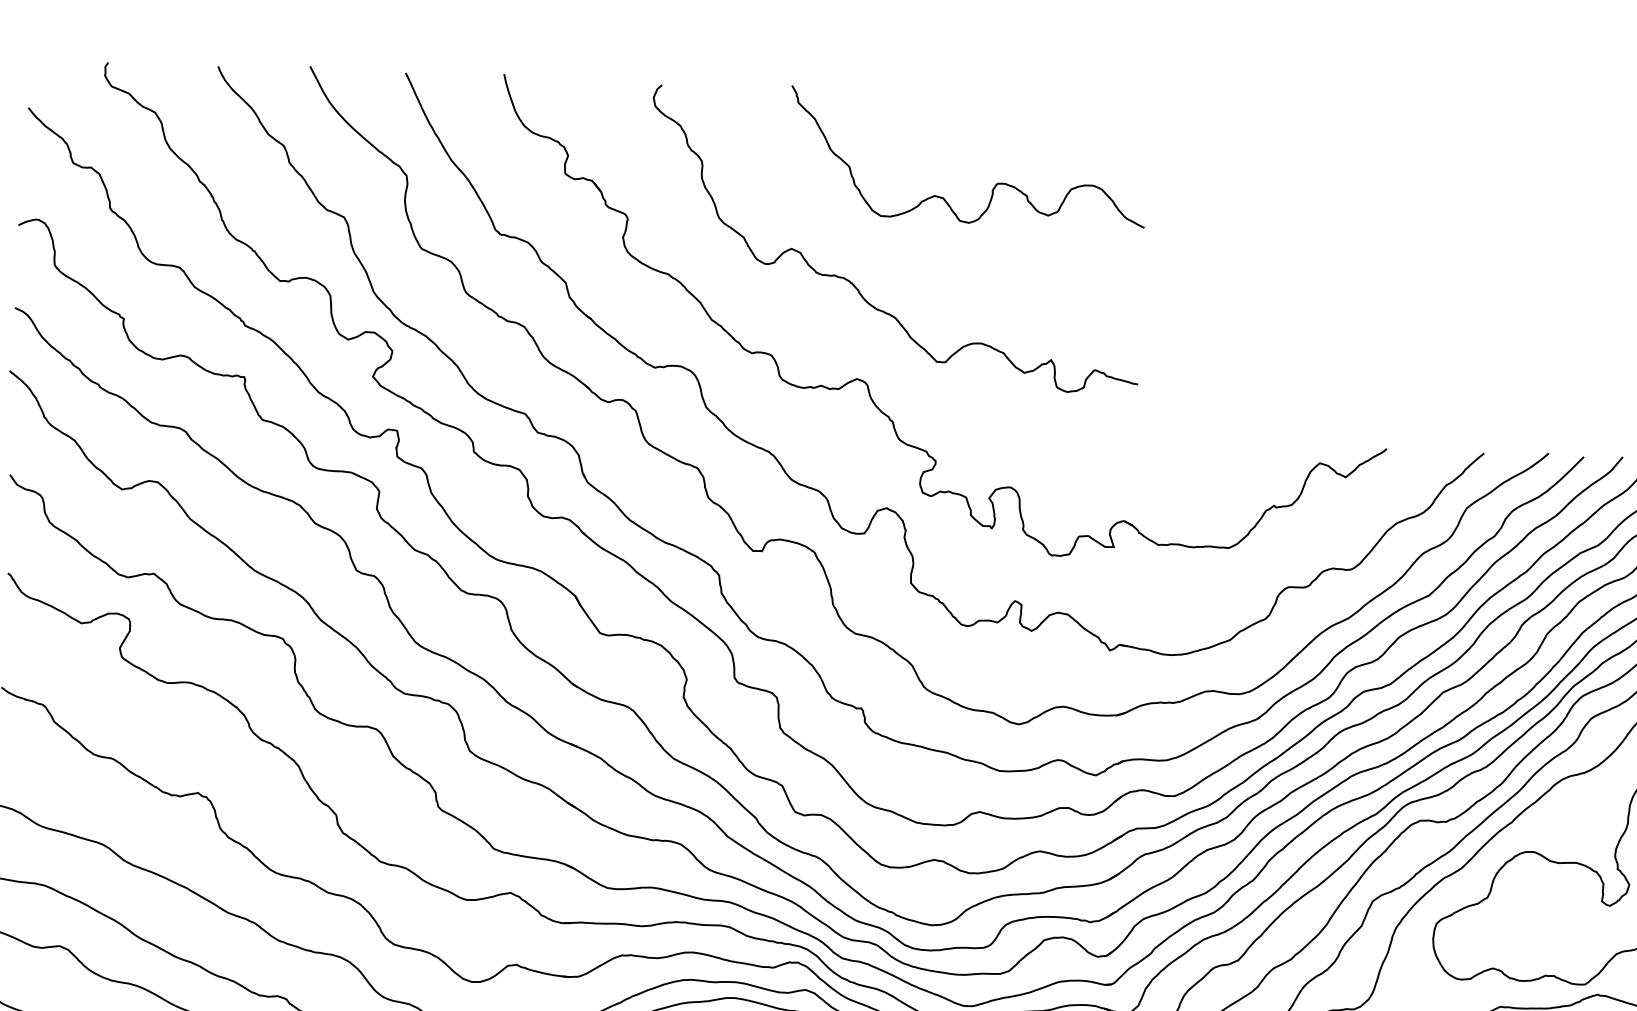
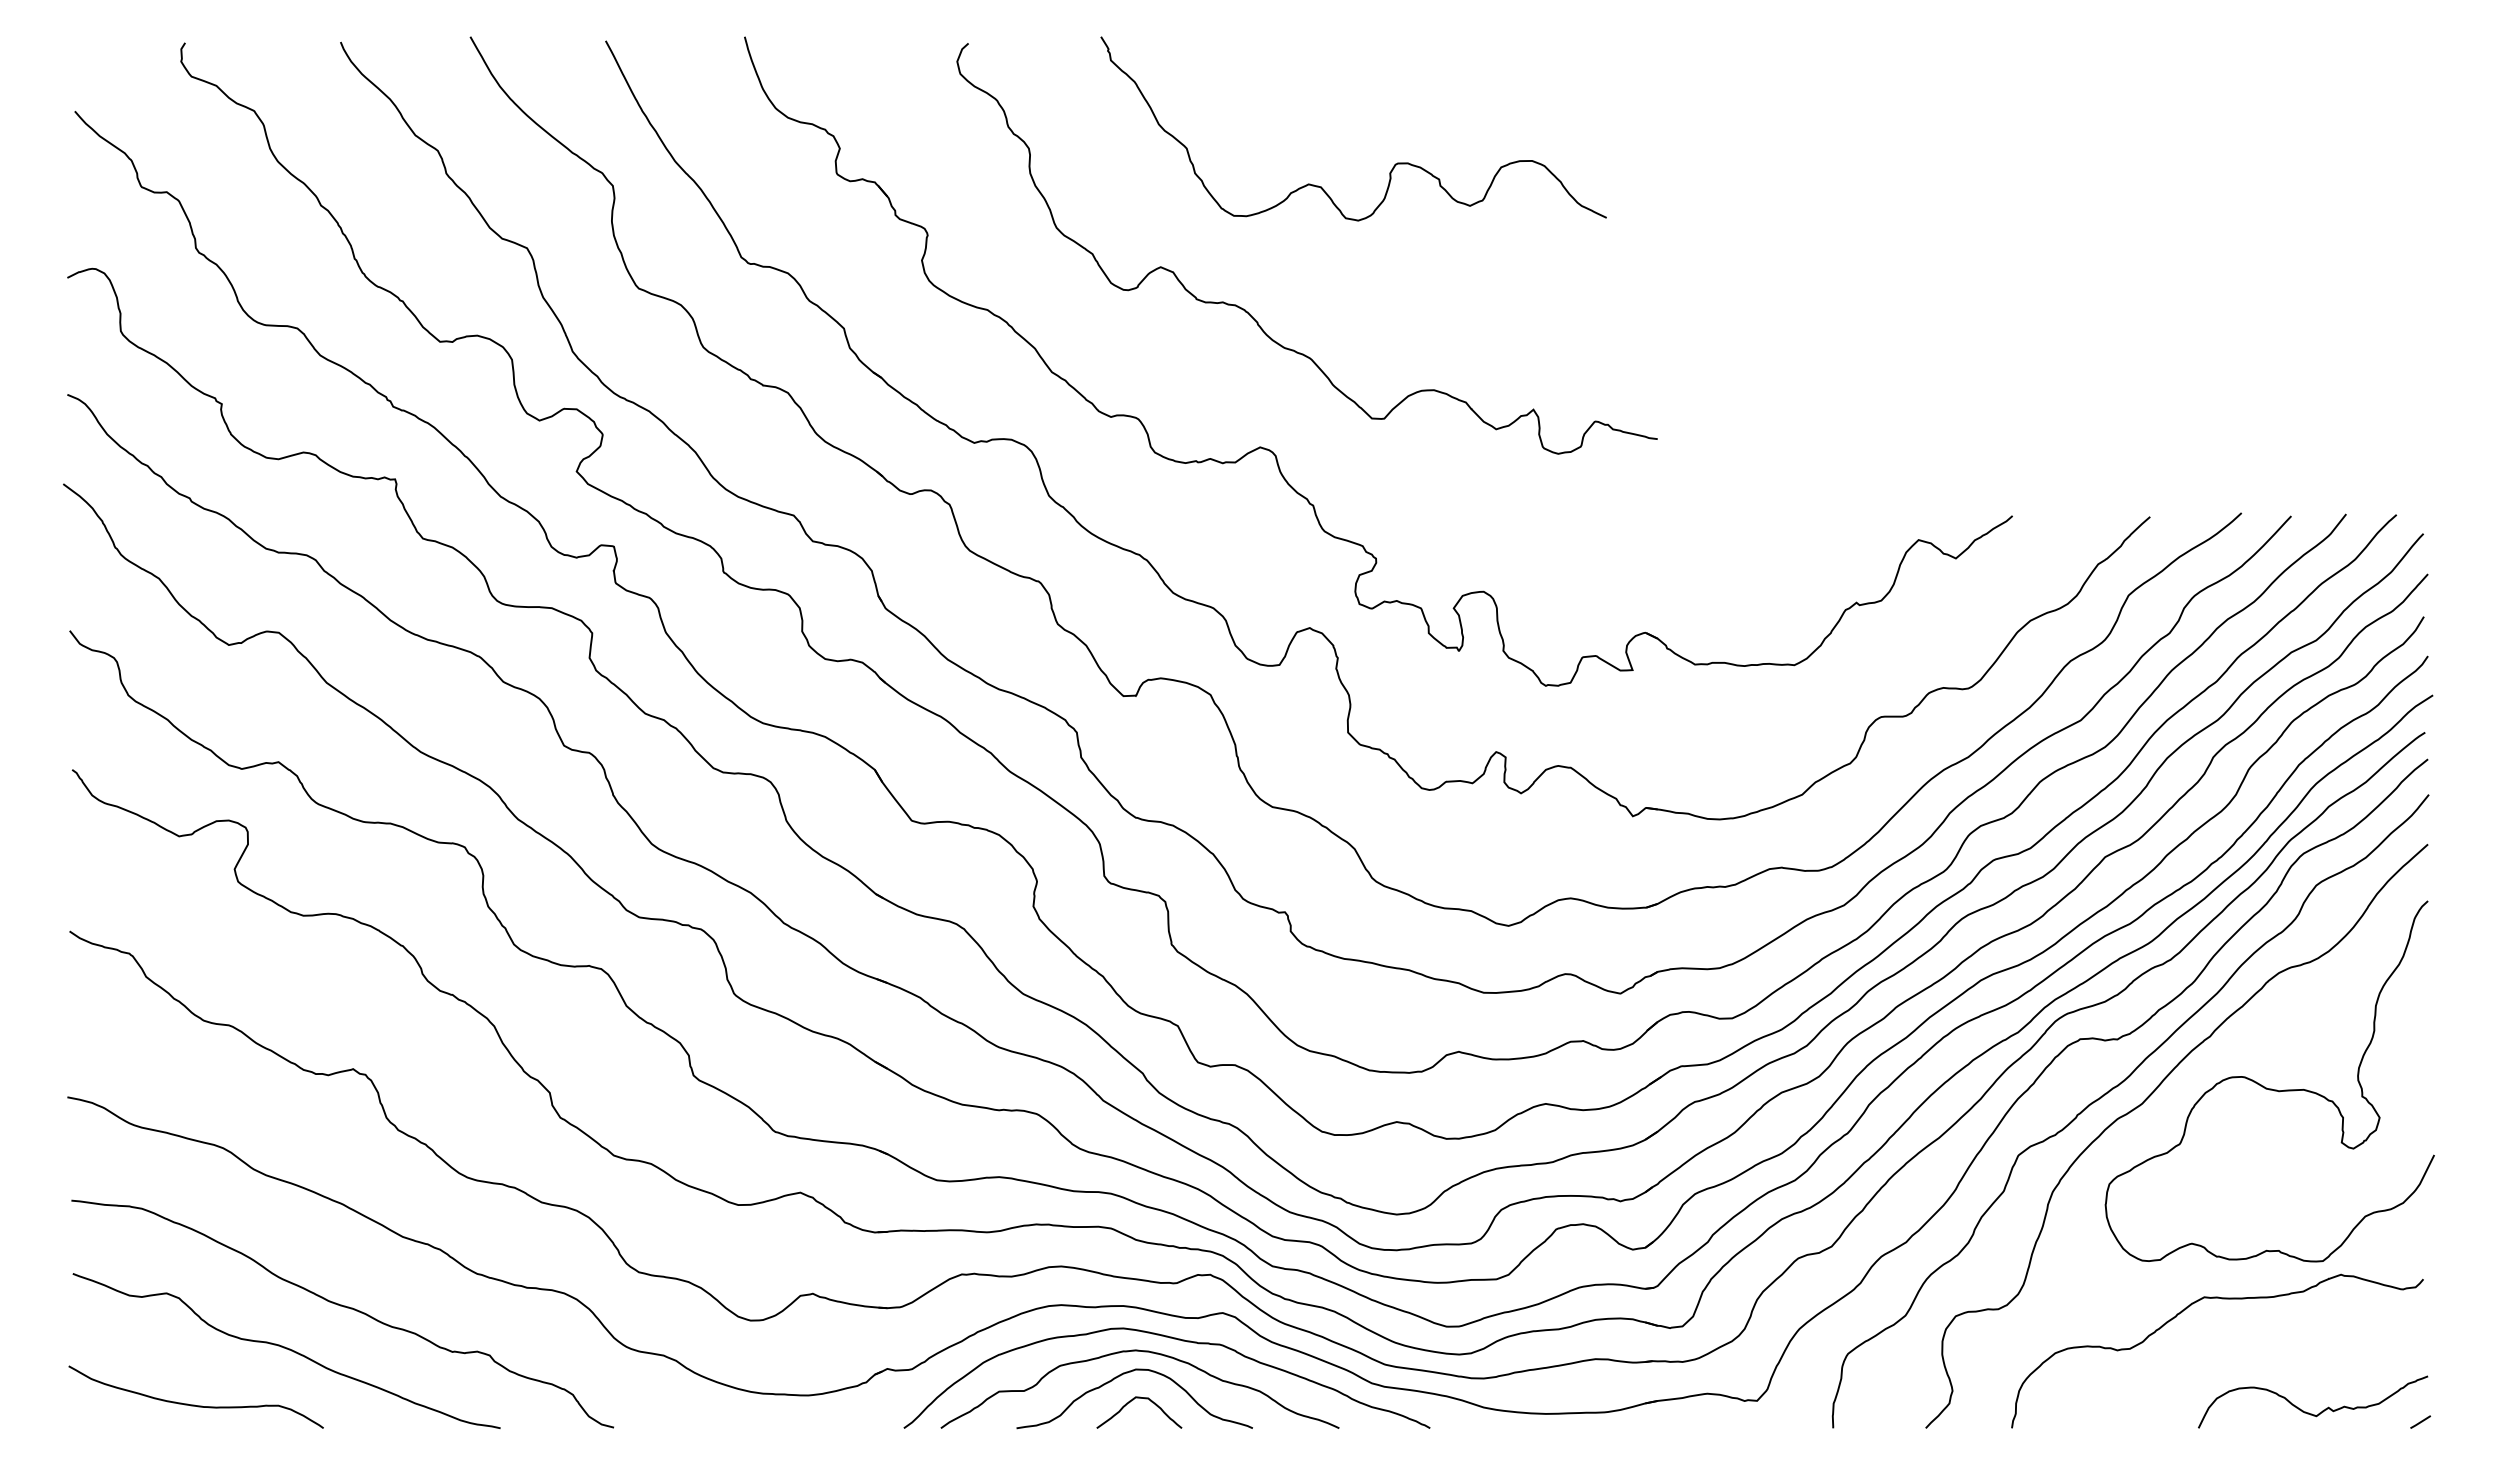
curve: (995, 184) -> (1394, 164), moved

